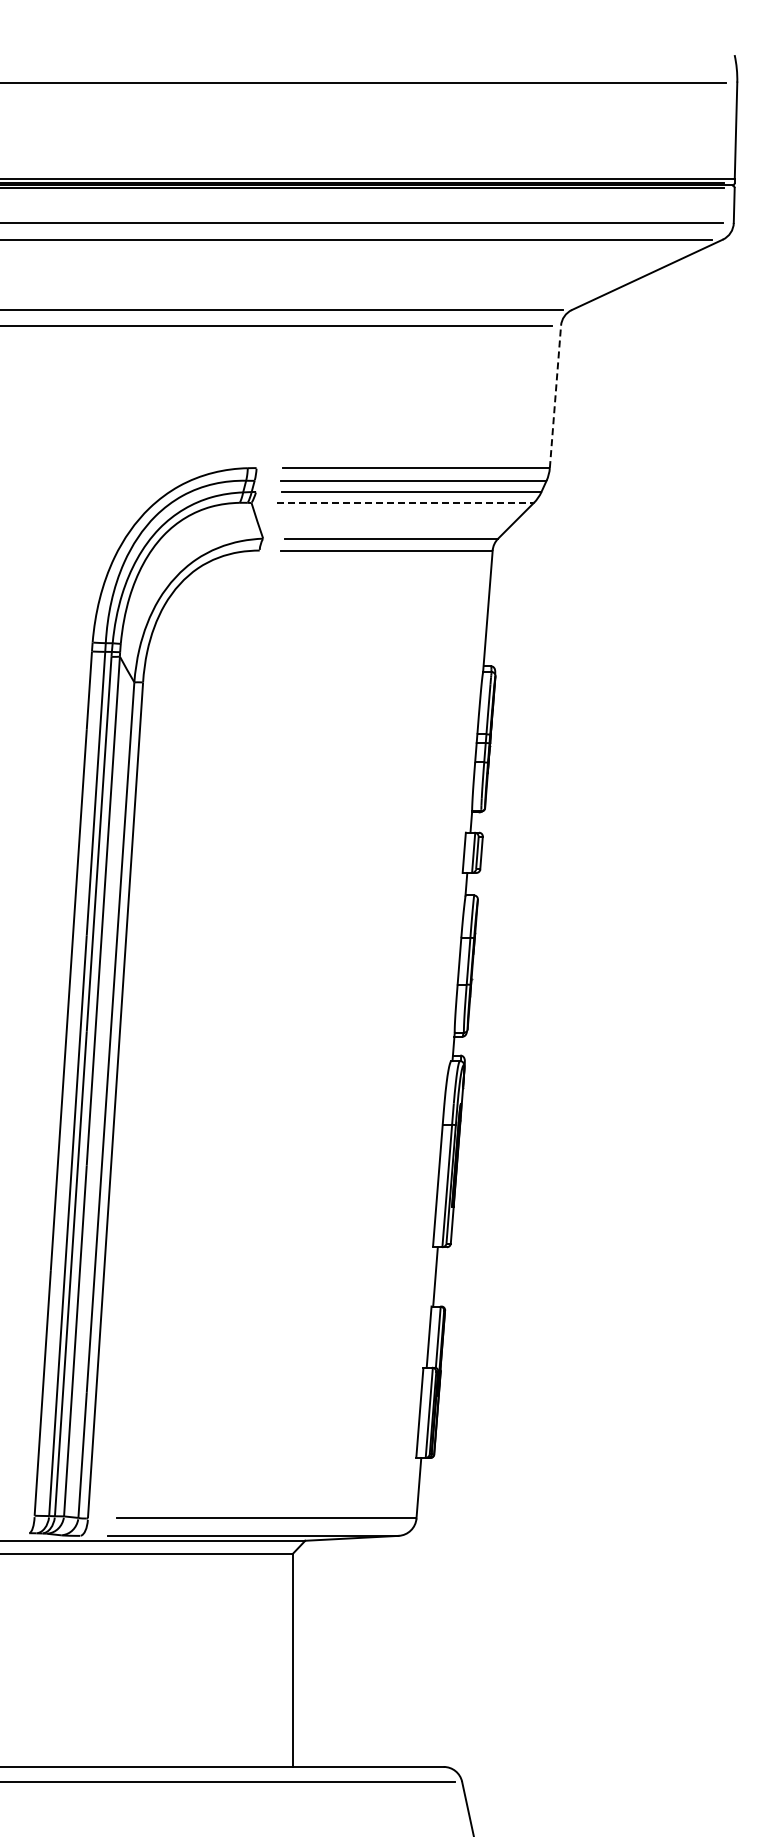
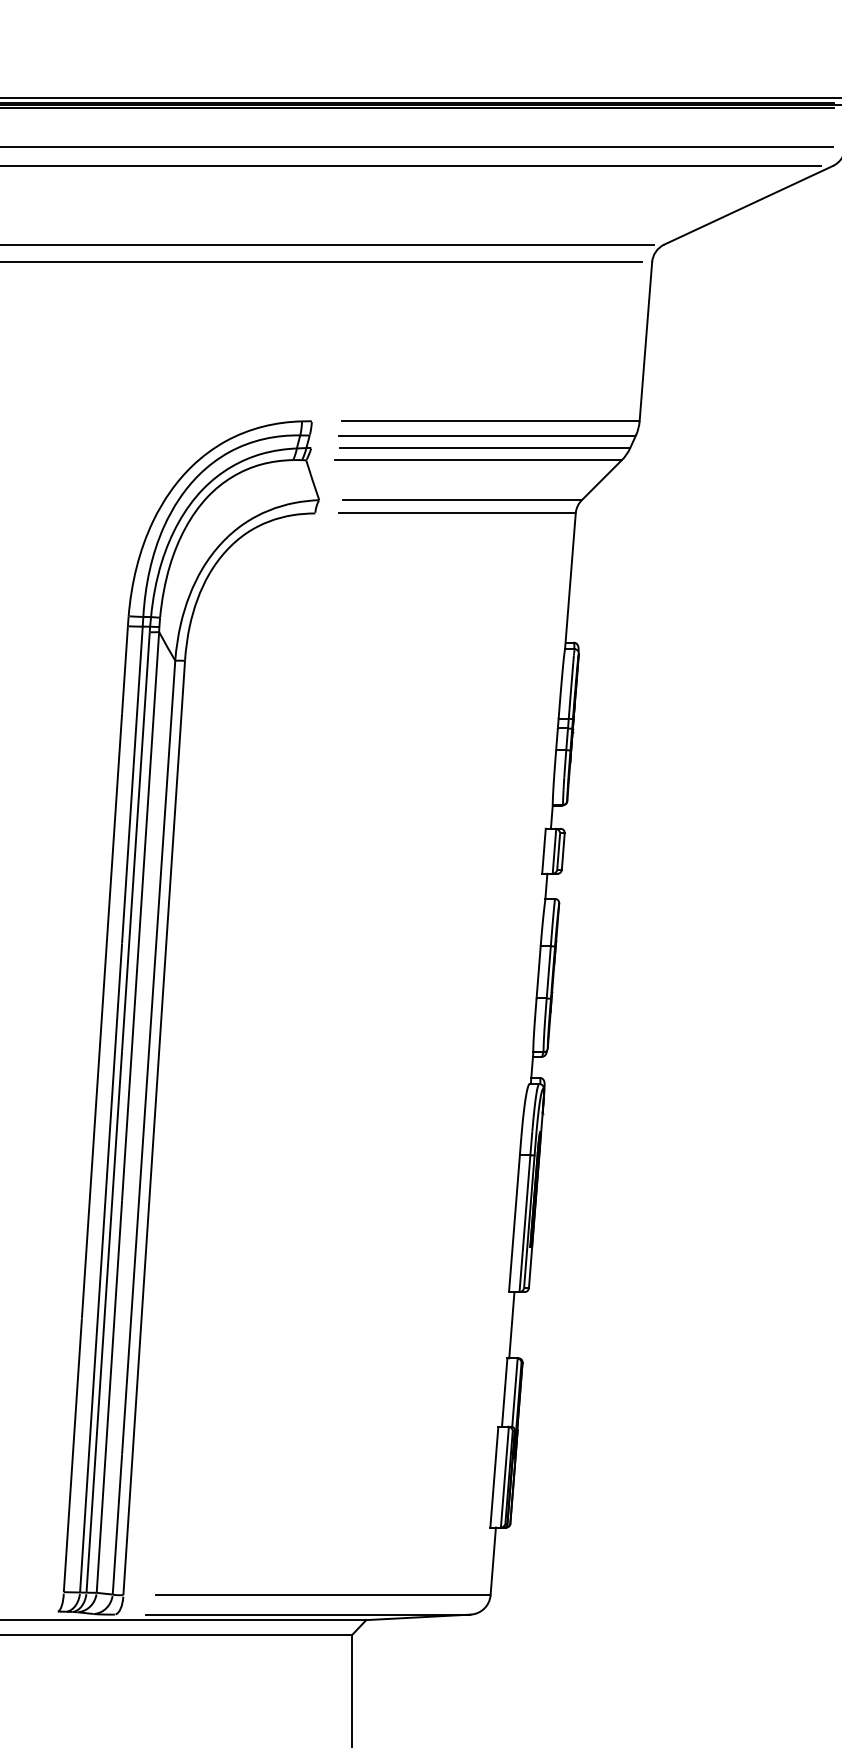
line: (555, 396) -> (645, 341), dashed -> solid
line: (405, 503) -> (478, 460), dashed -> solid

